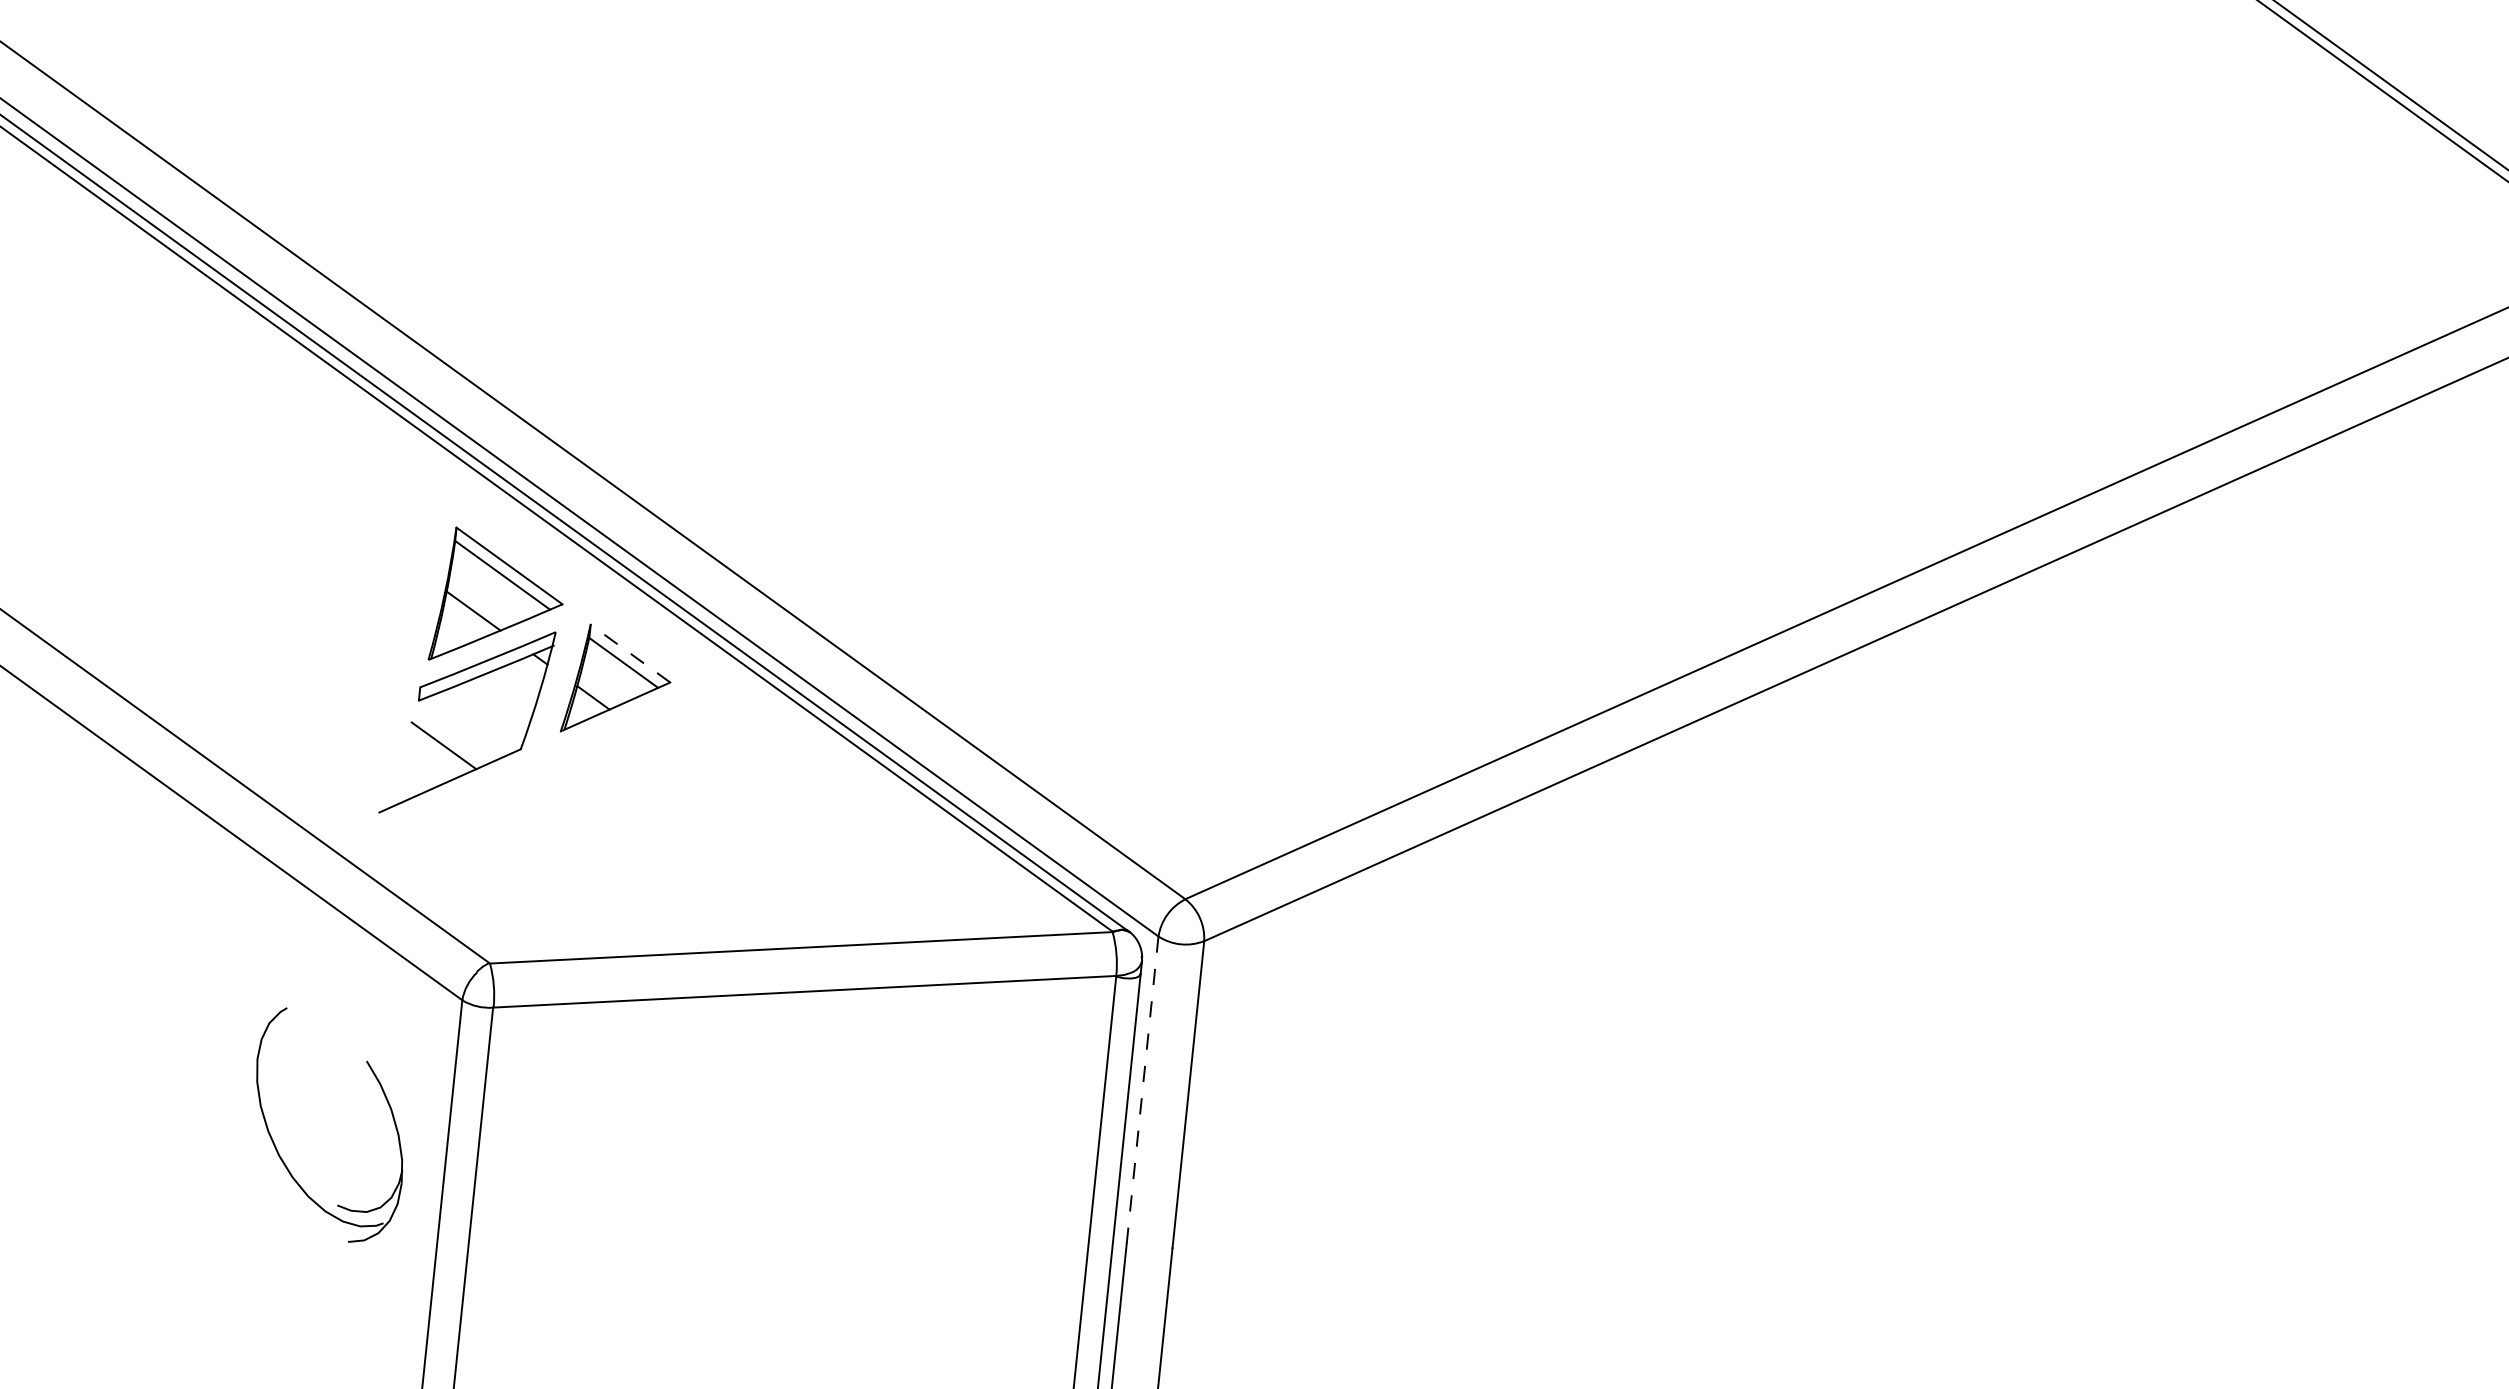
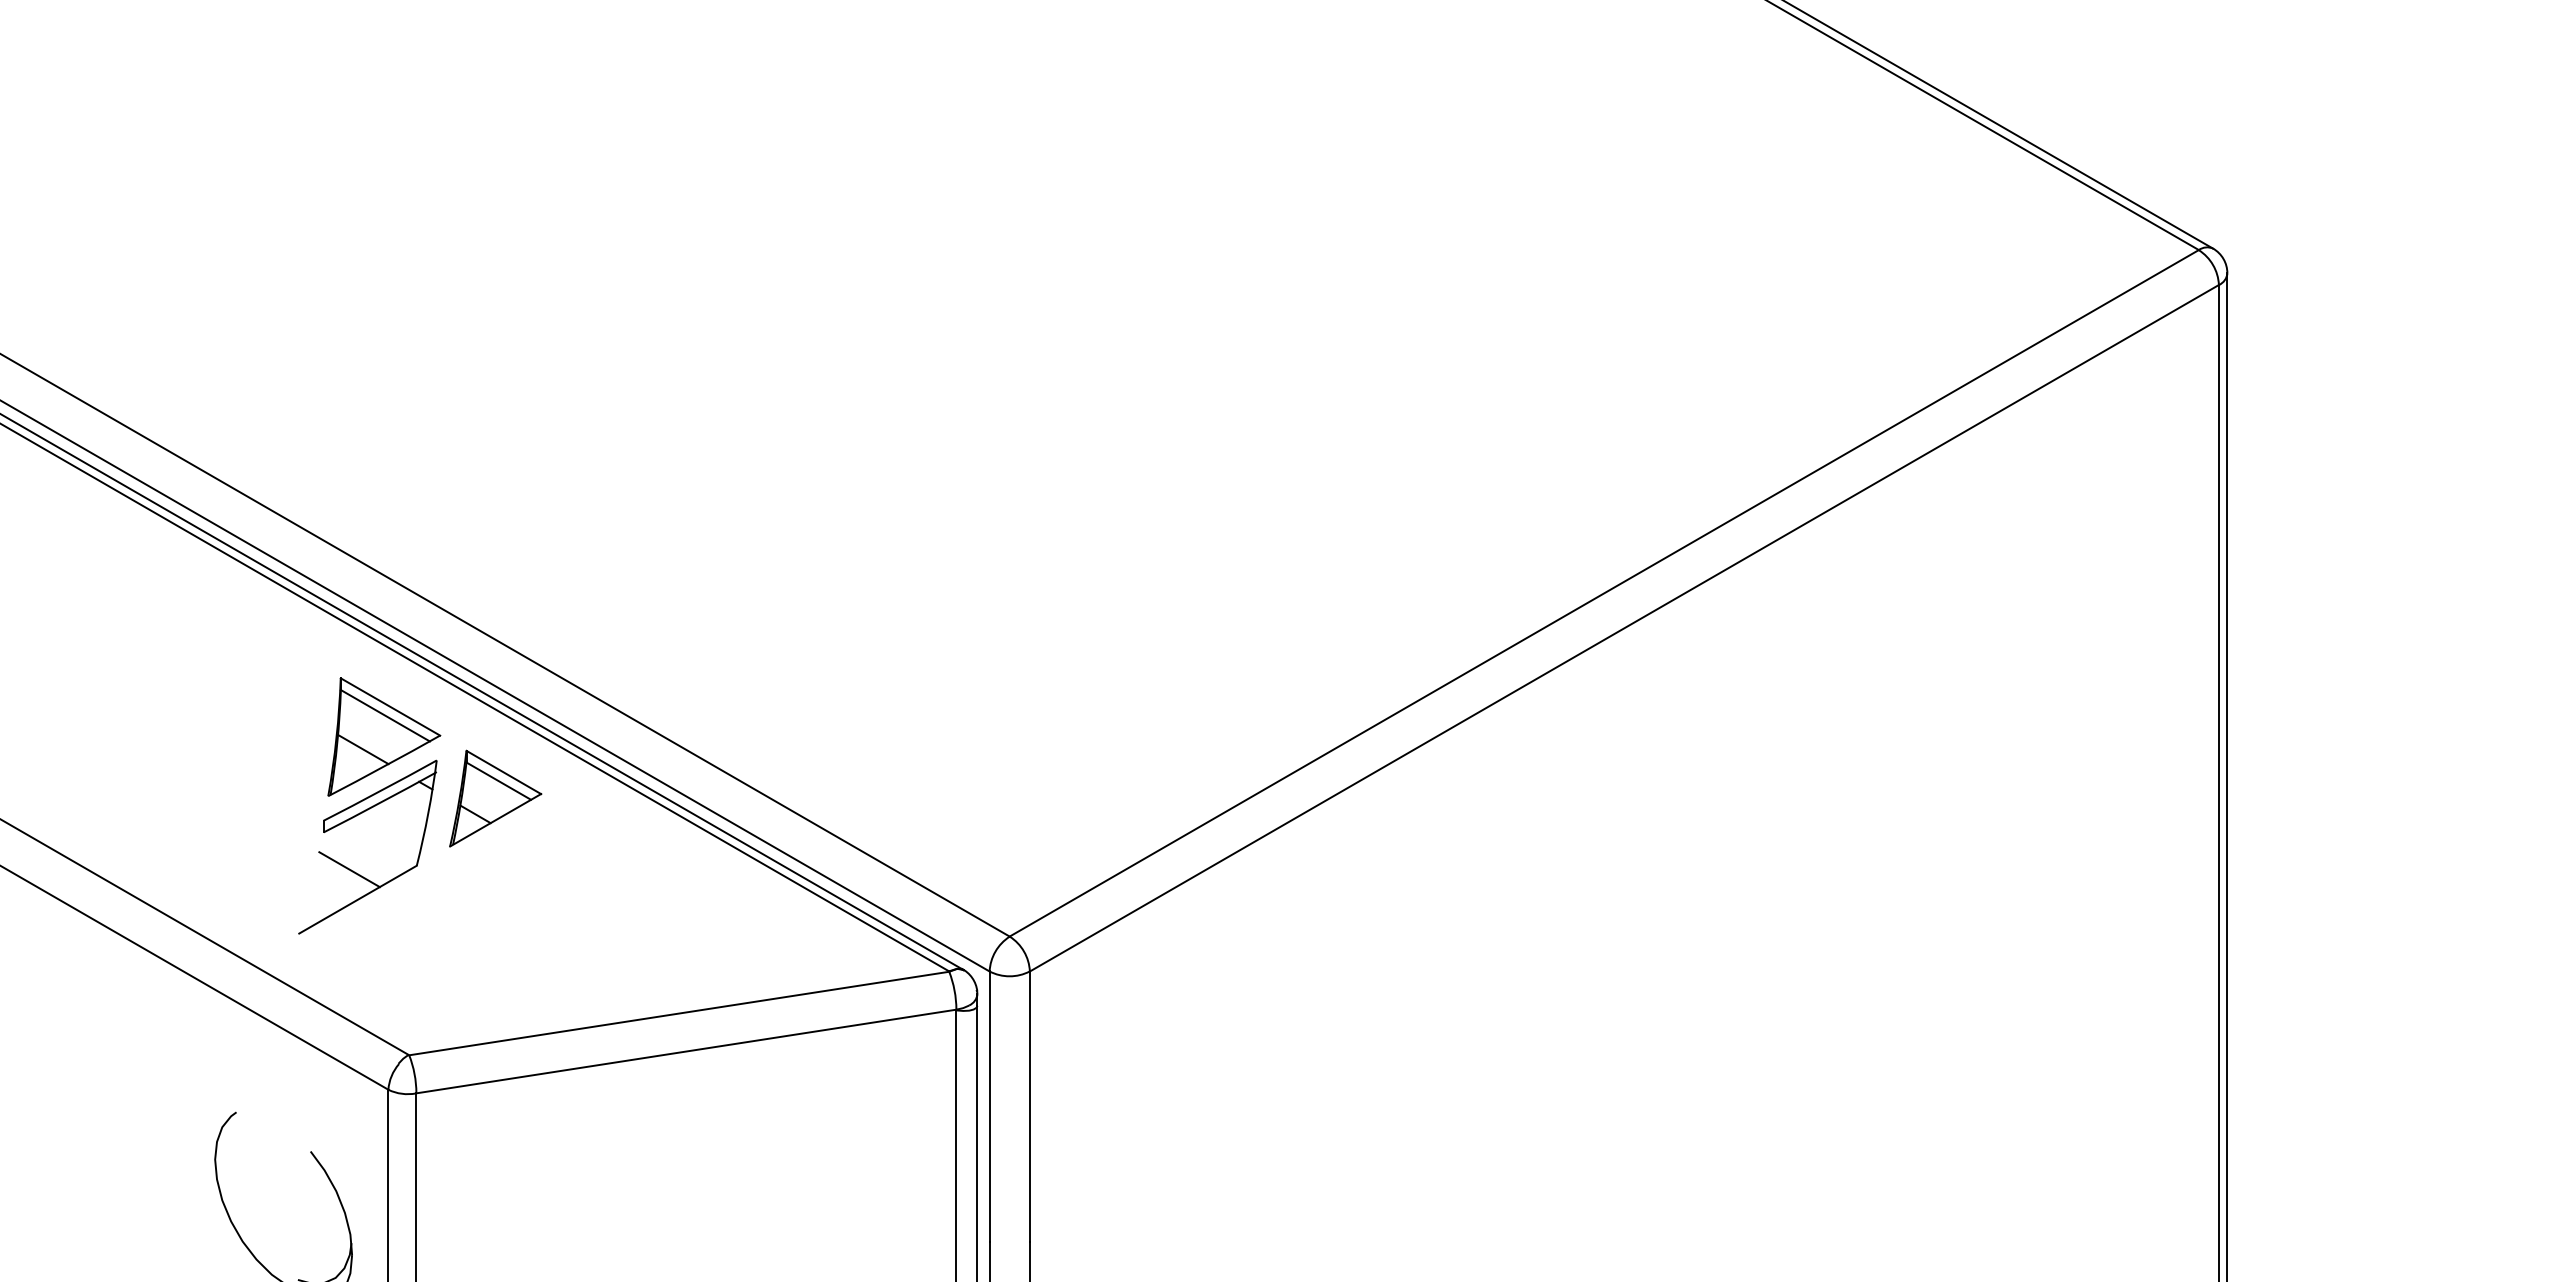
line: (630, 653) -> (503, 772), dashed -> solid
line: (1142, 1090) -> (989, 1107), dashed -> solid

